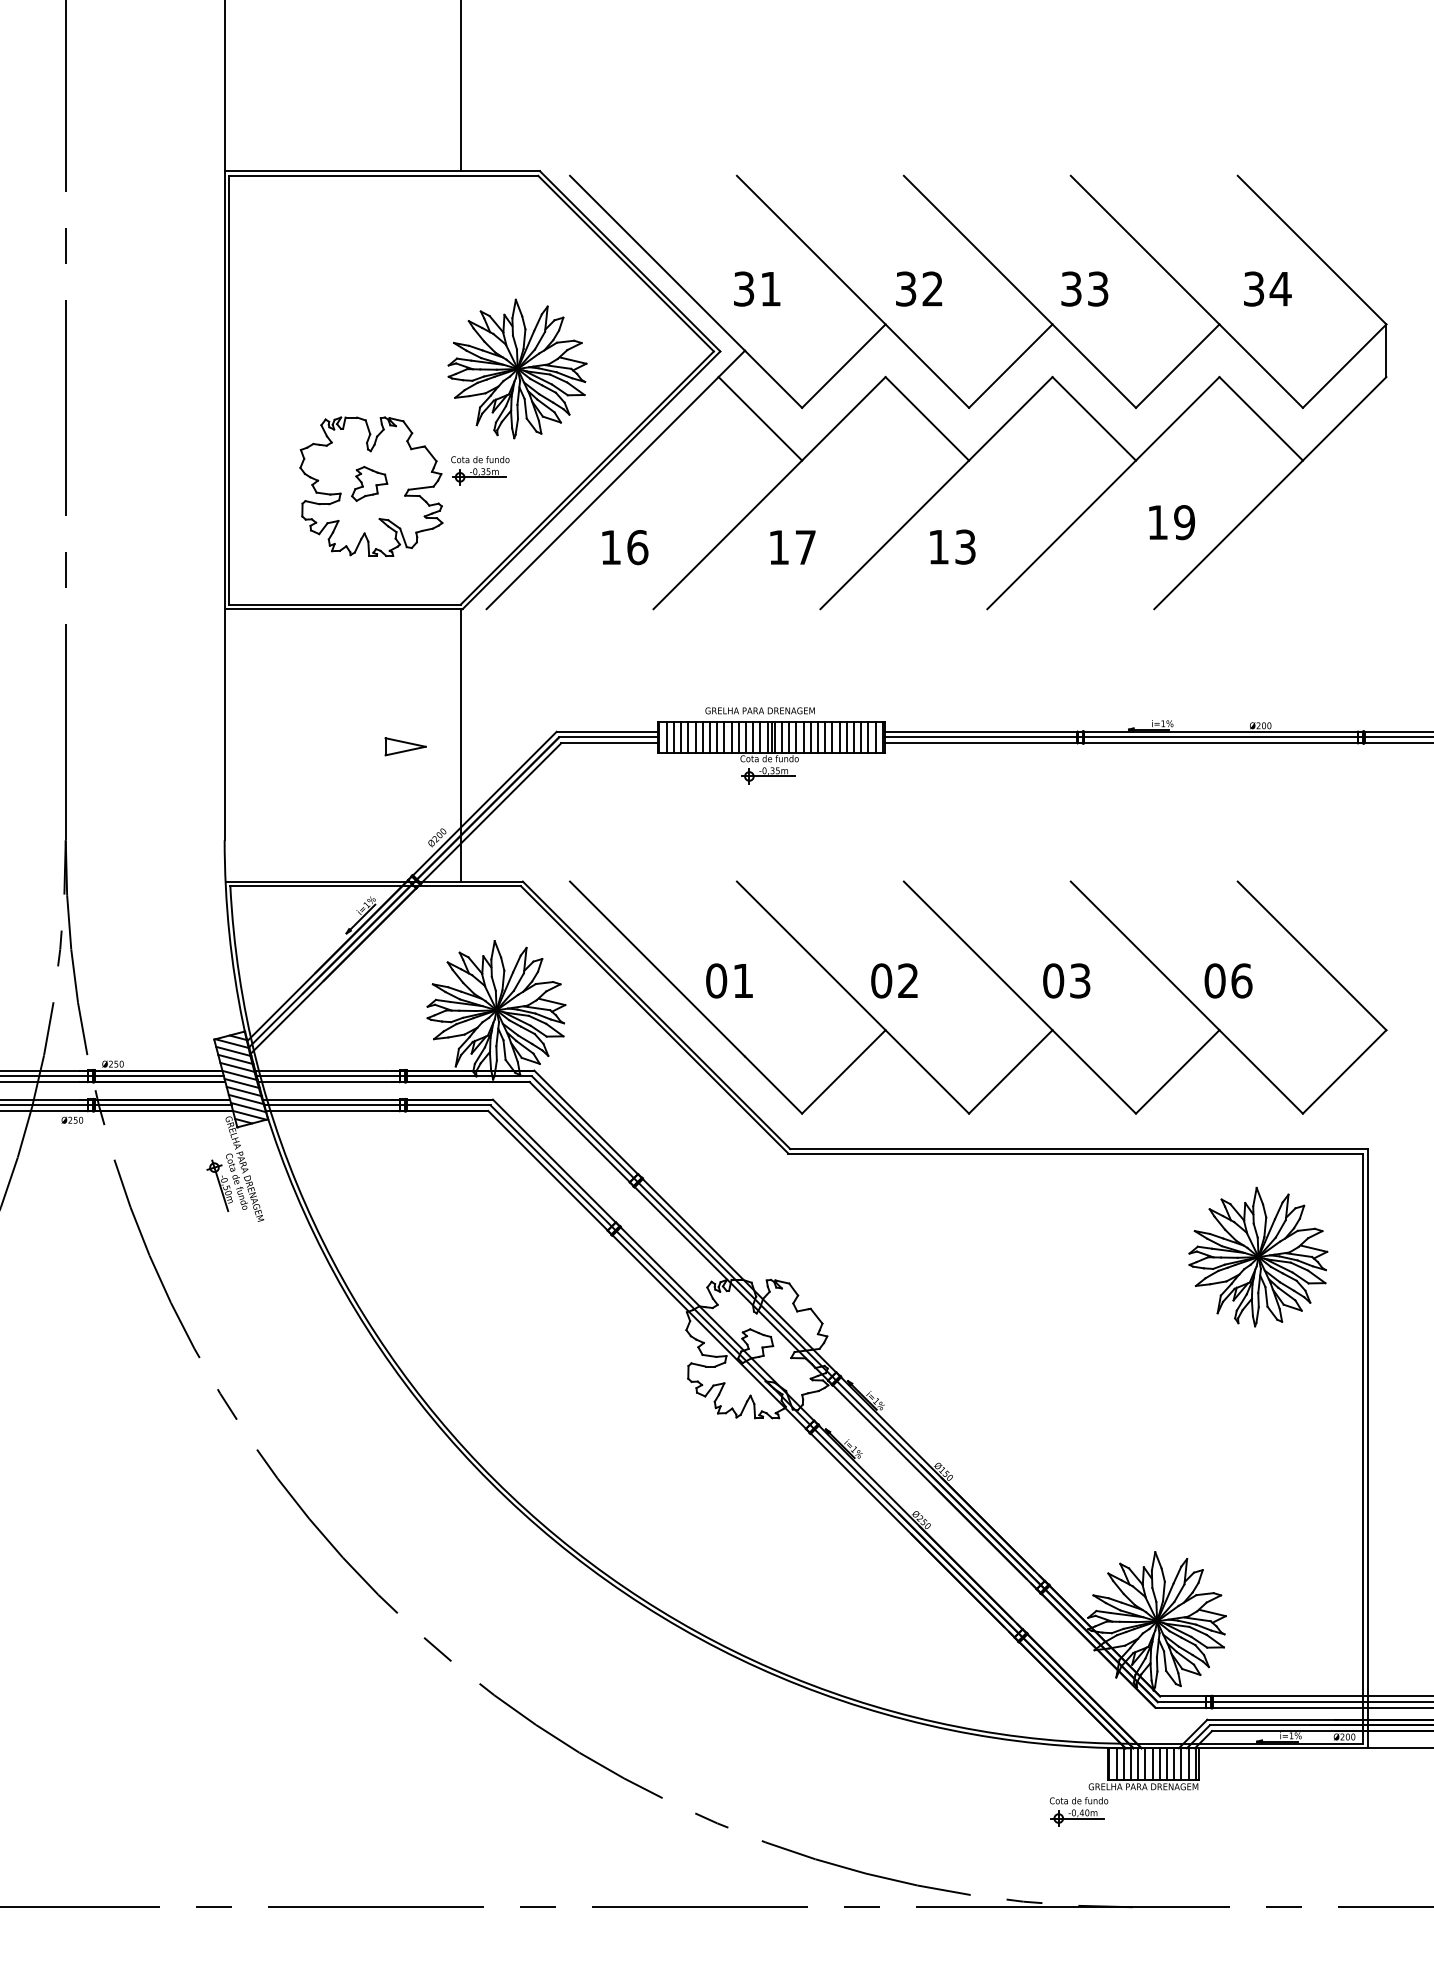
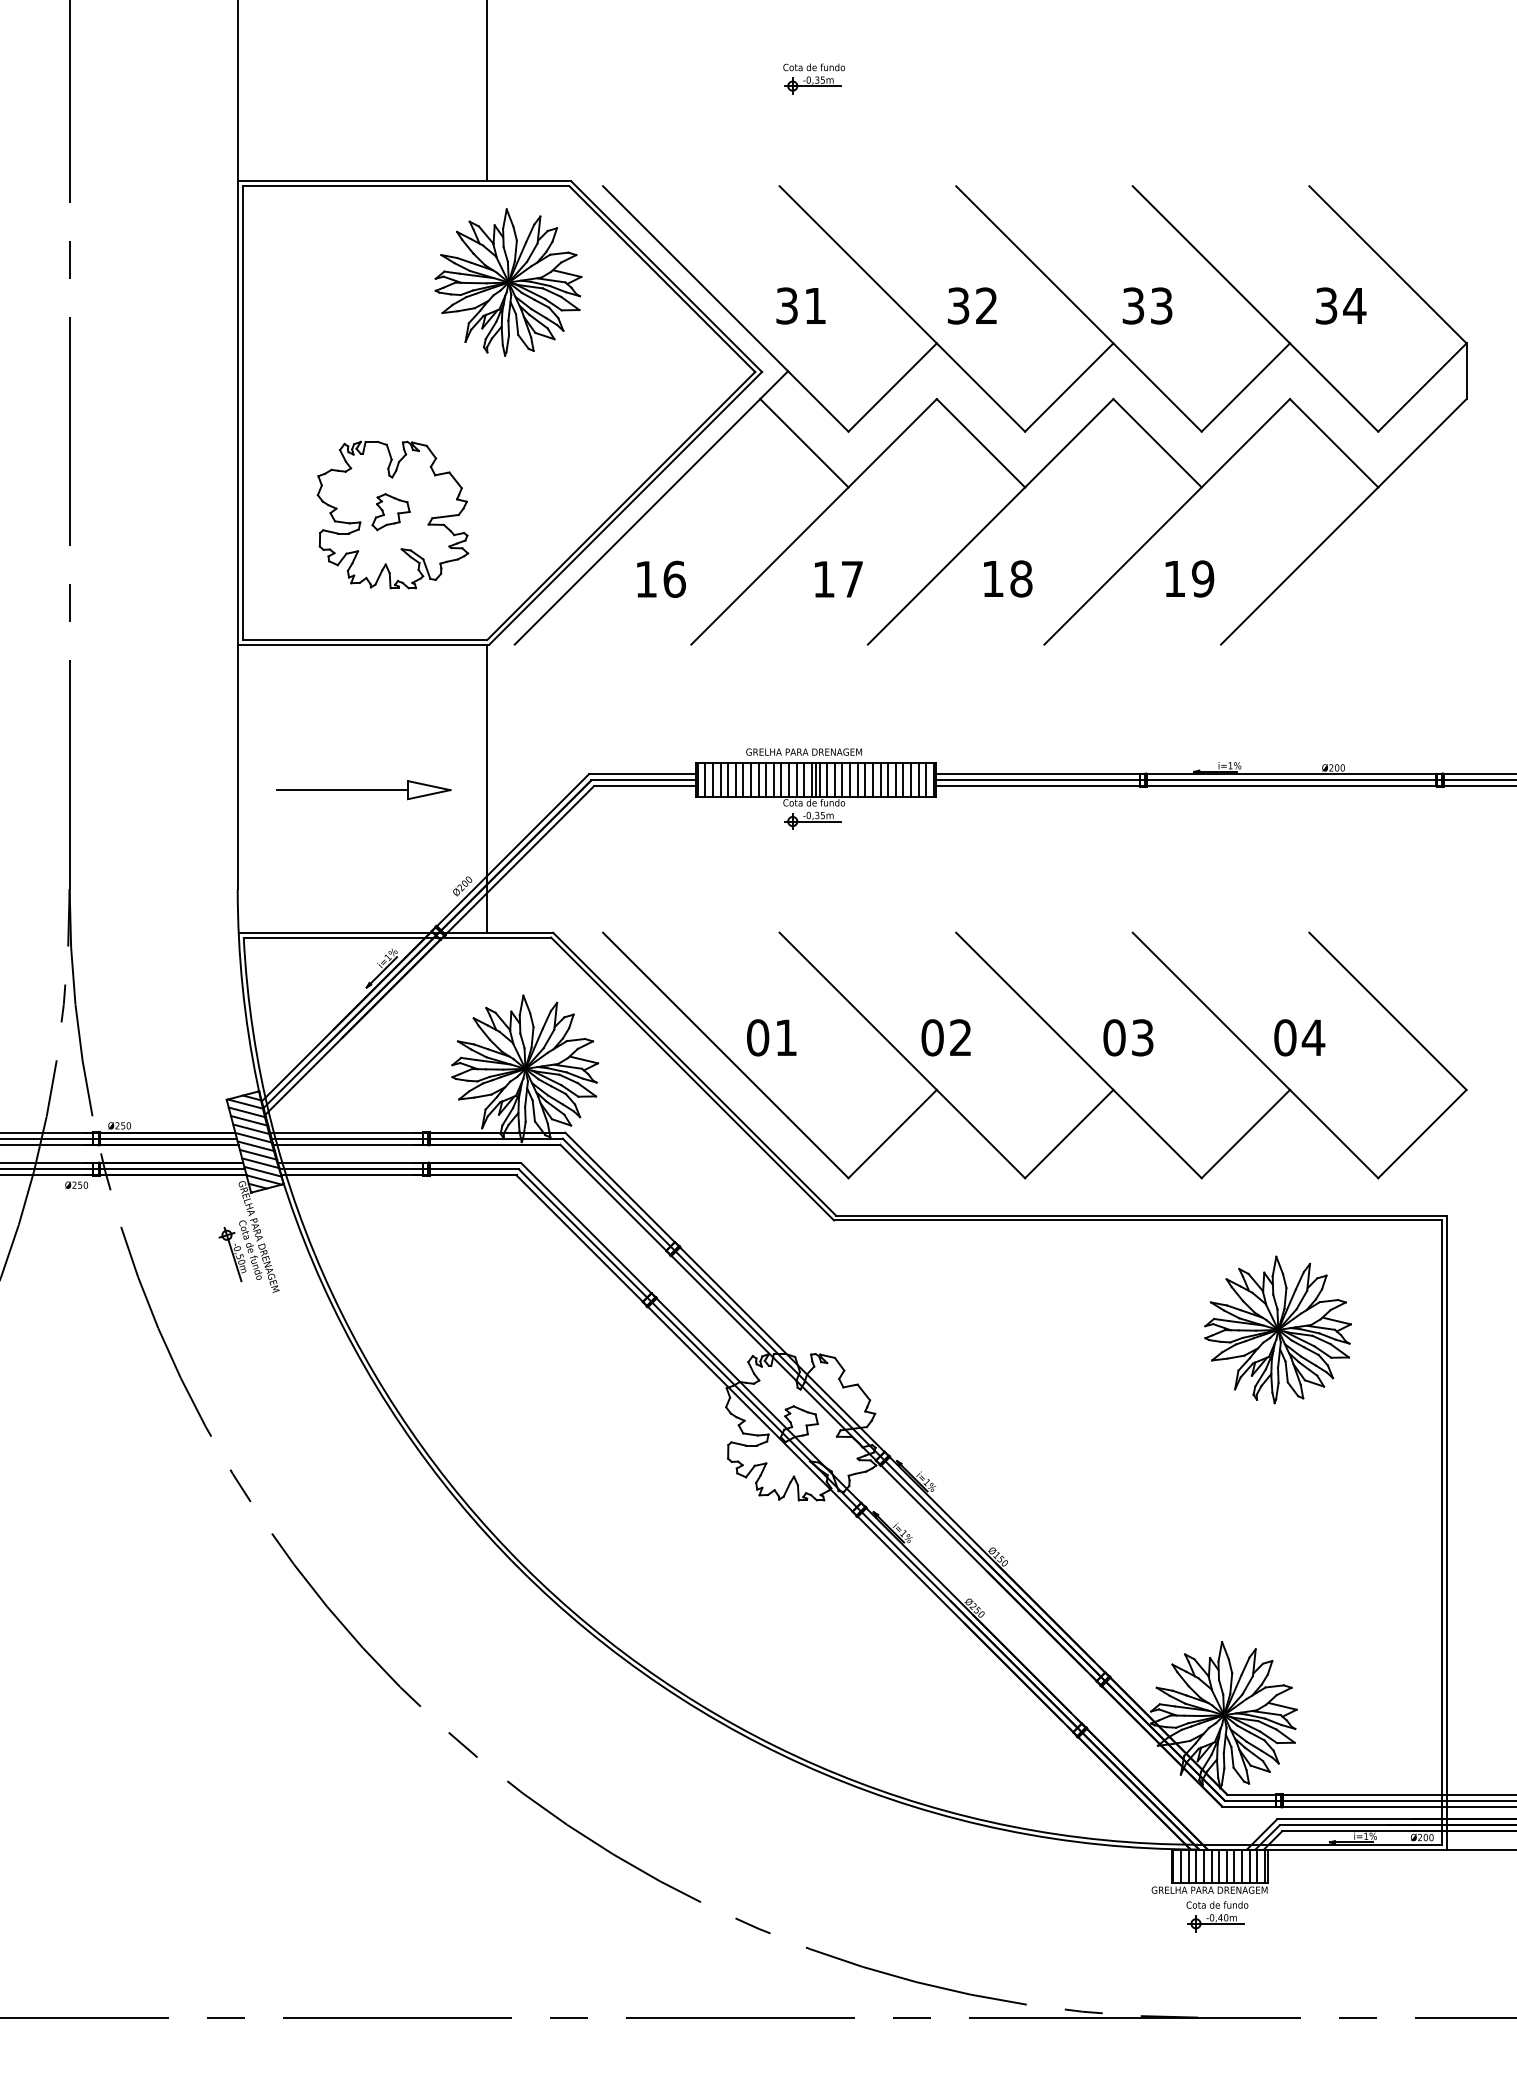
part: (517, 368) -> (508, 282), moved
part: (479, 470) -> (813, 78), moved
text: (1171, 522) -> (1189, 578), moved
text: (965, 546) -> (1021, 578), 13 -> 18
line: (322, 747) -> (341, 790), added
text: (1241, 980) -> (1313, 1037), 06 -> 04
part: (1257, 1256) -> (1277, 1329), moved
part: (1079, 1811) -> (1217, 1916), moved

